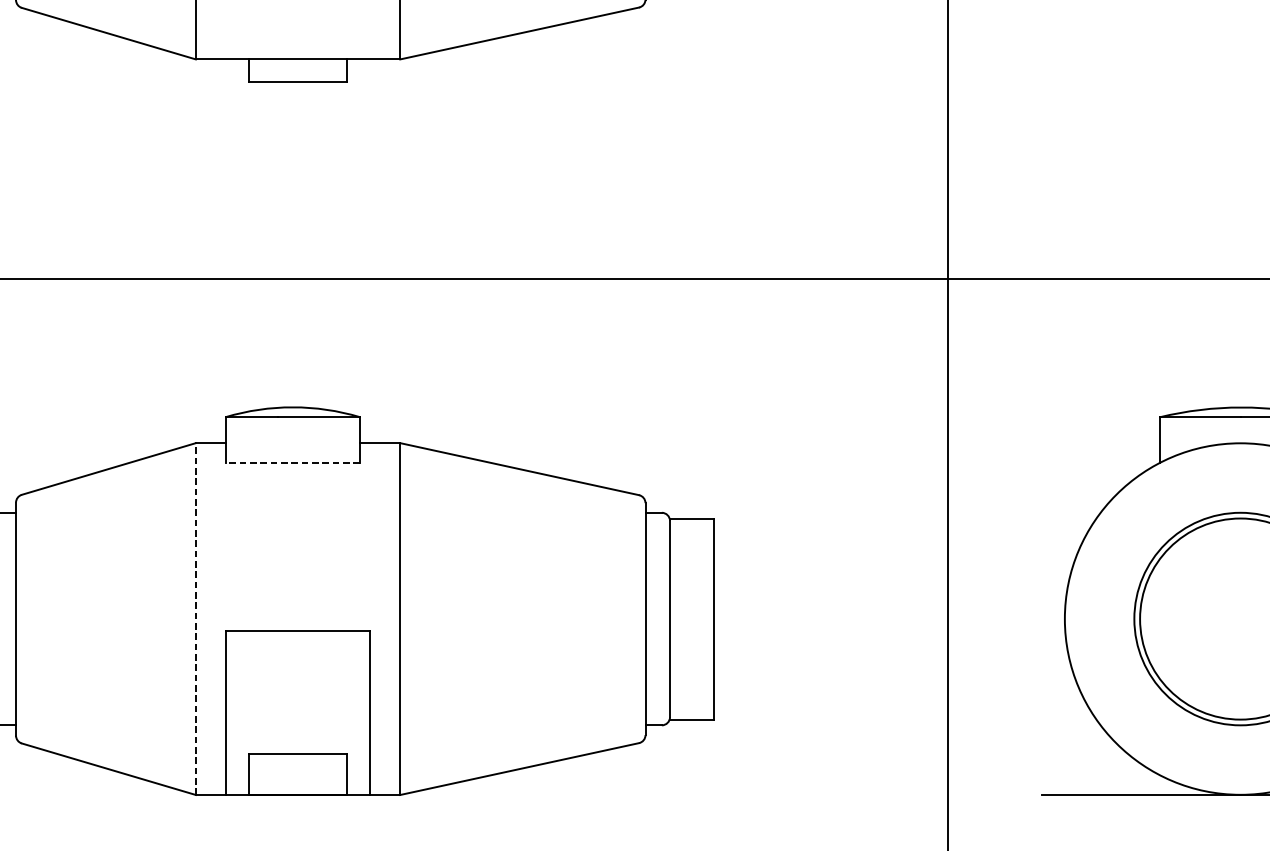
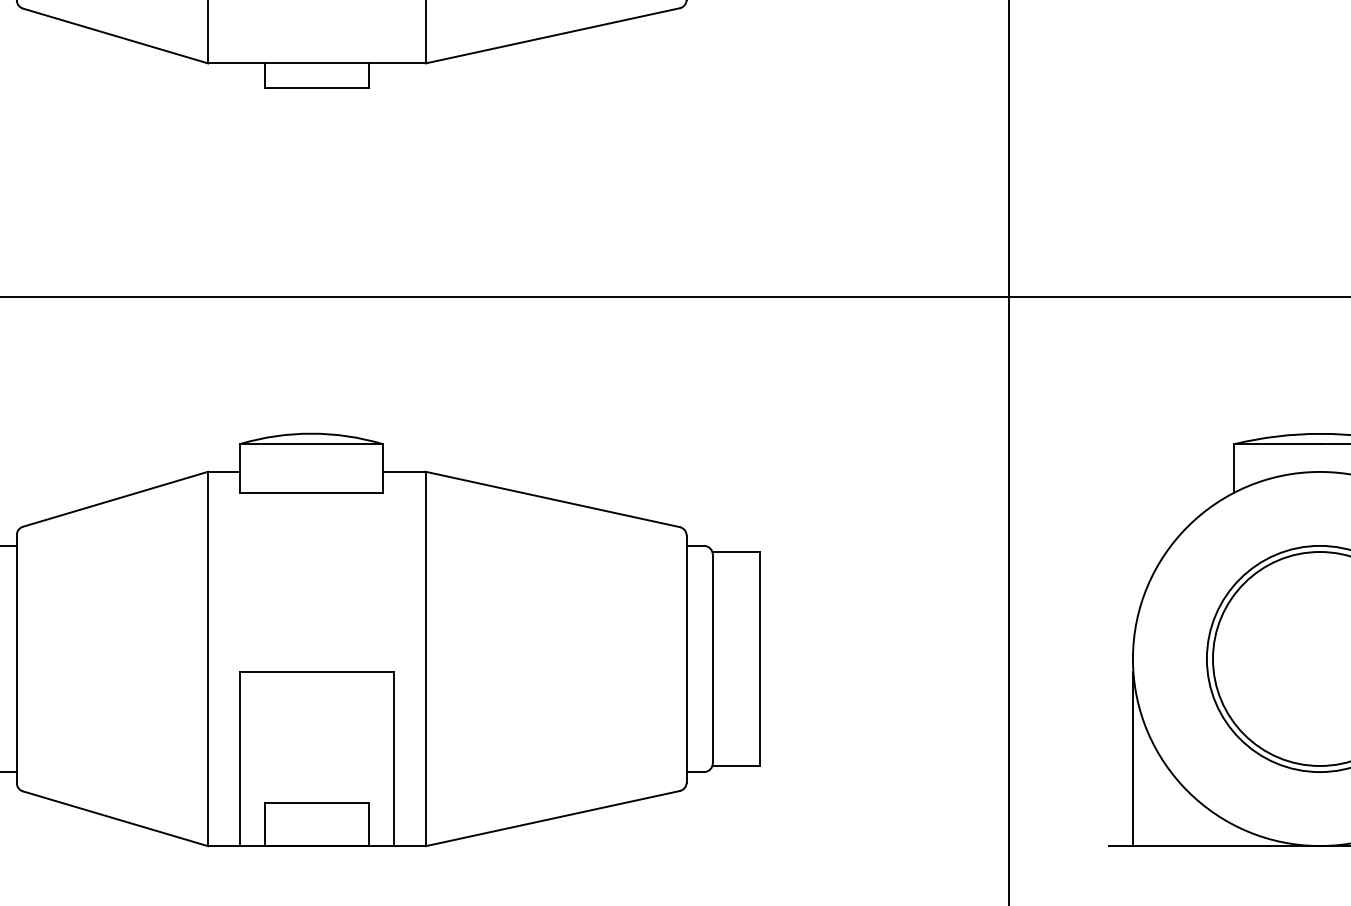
line: (292, 463) -> (310, 493), dashed -> solid
line: (196, 618) -> (208, 658), dashed -> solid
line: (1065, 713) -> (1133, 759), added

